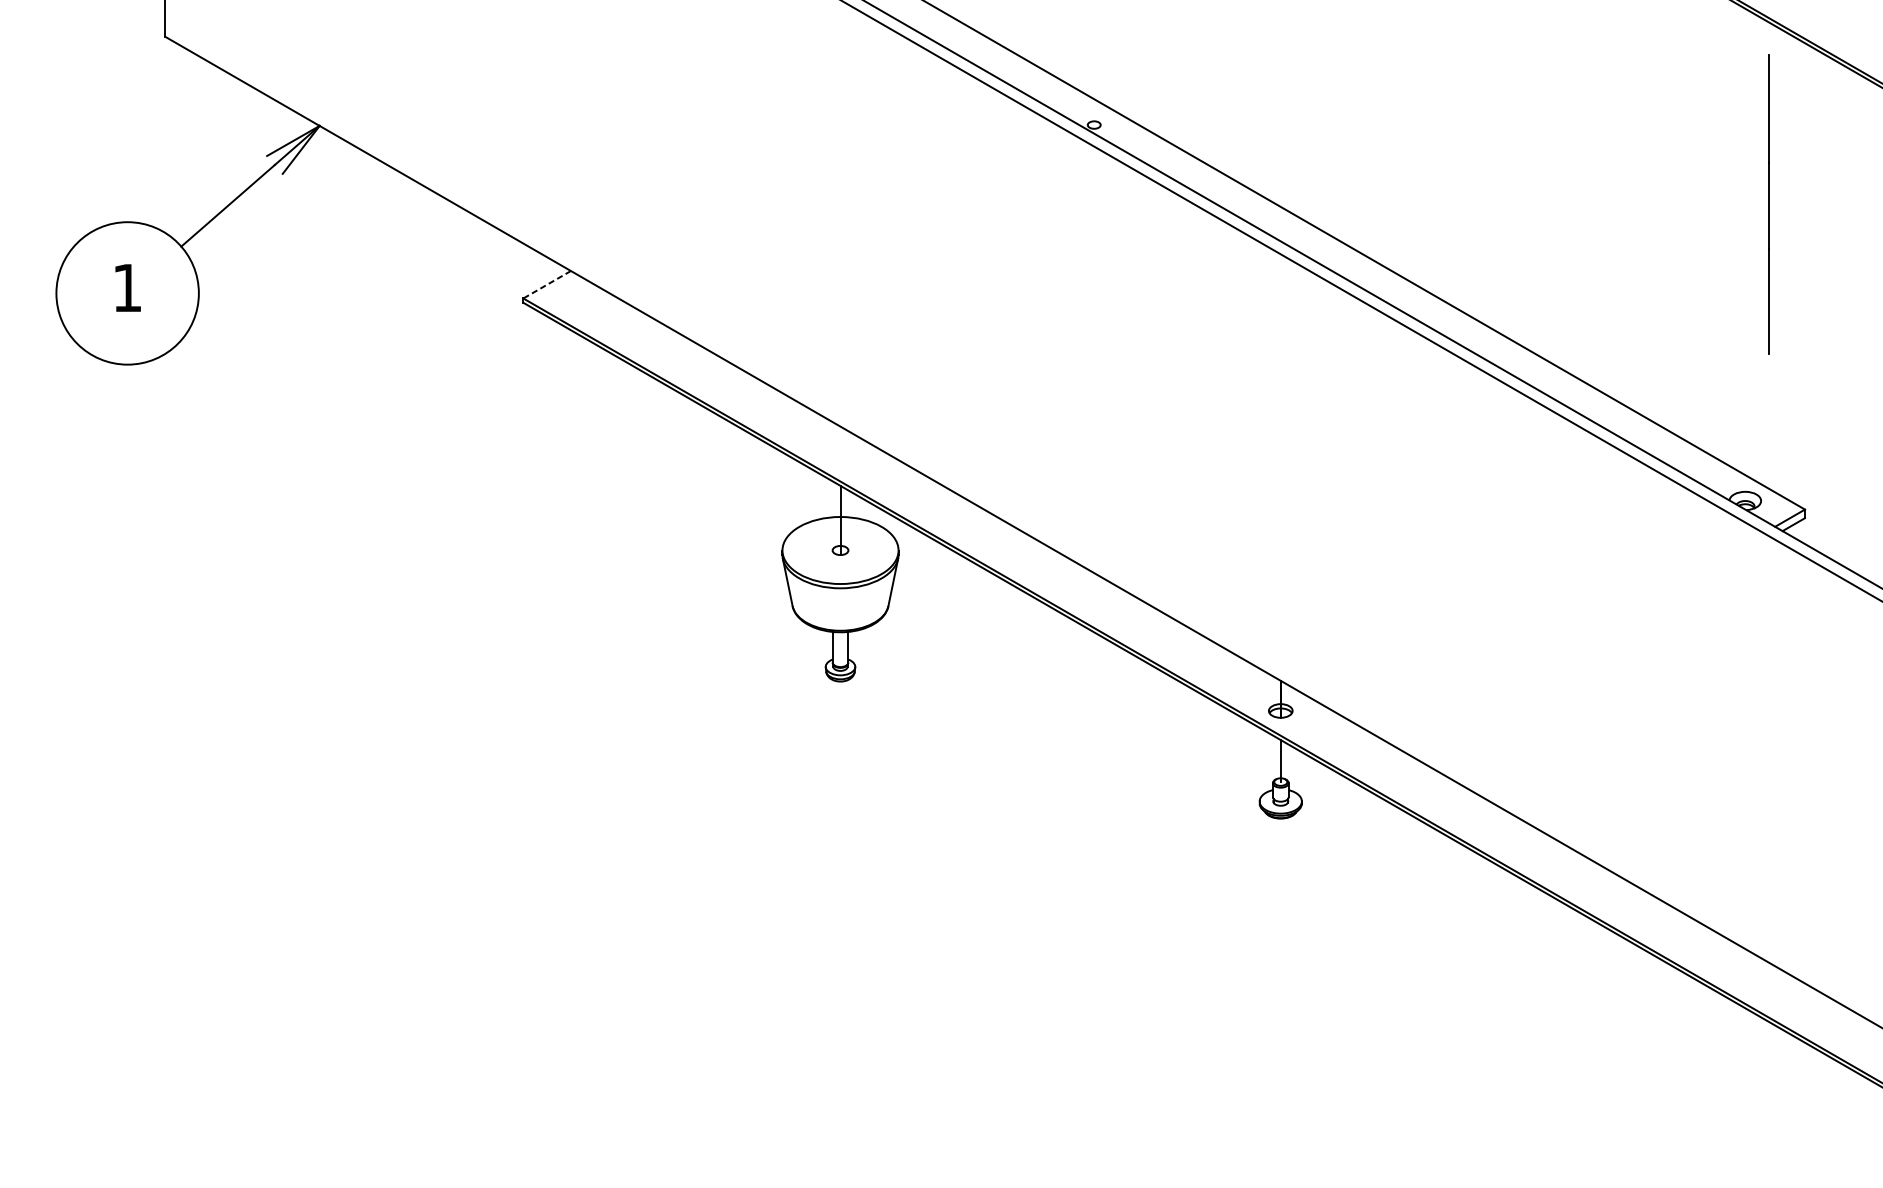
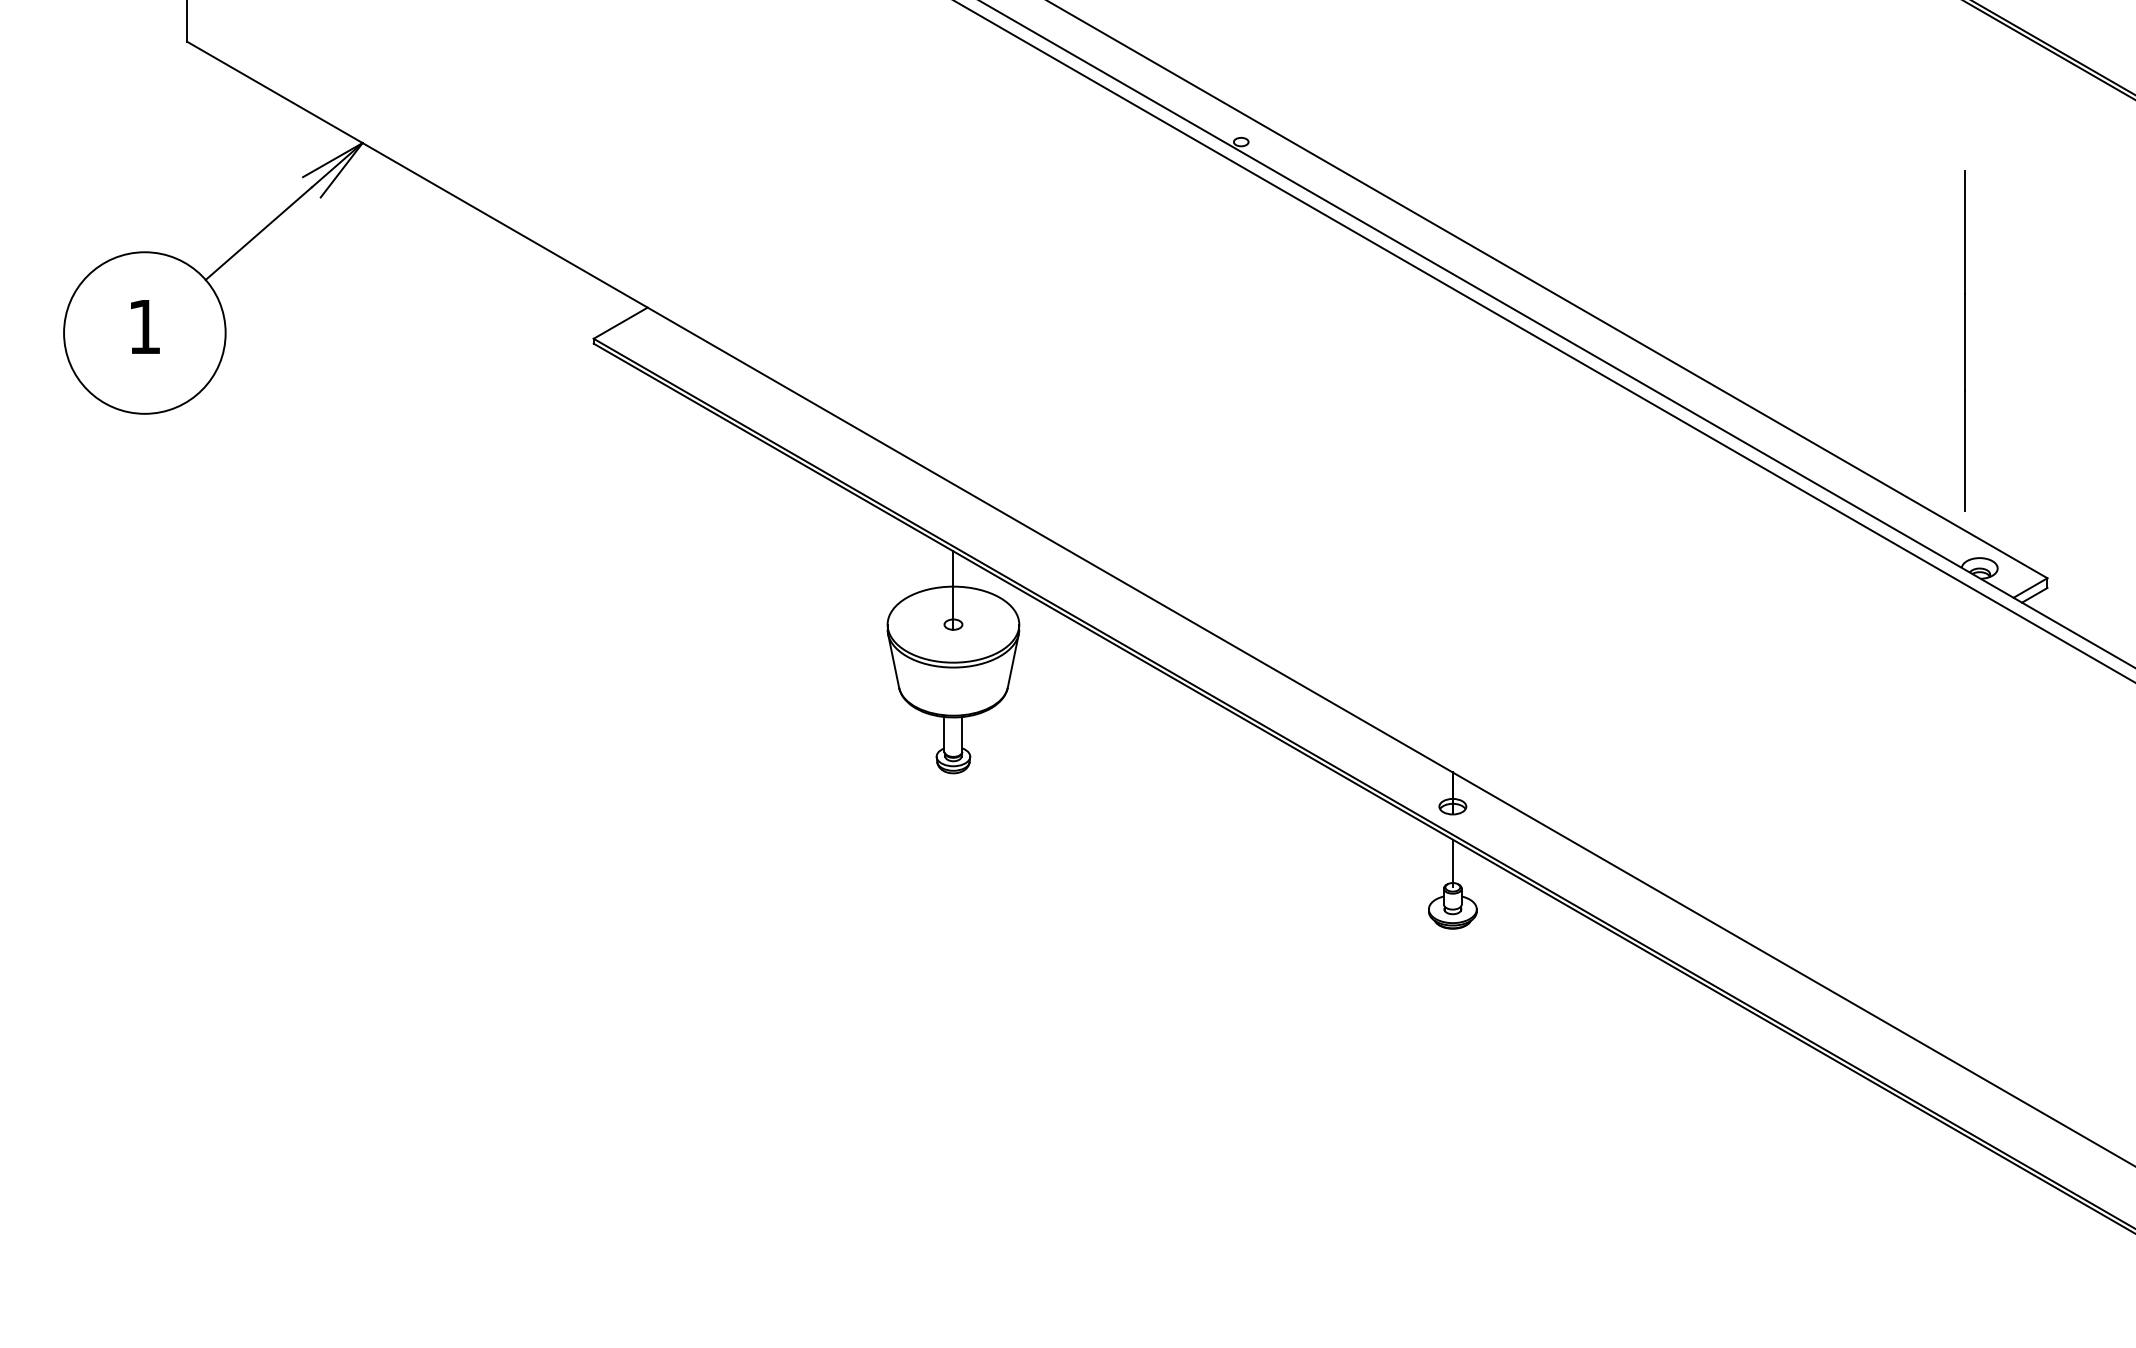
line: (1768, 203) -> (1964, 340), moved
line: (546, 284) -> (620, 323), dashed -> solid

